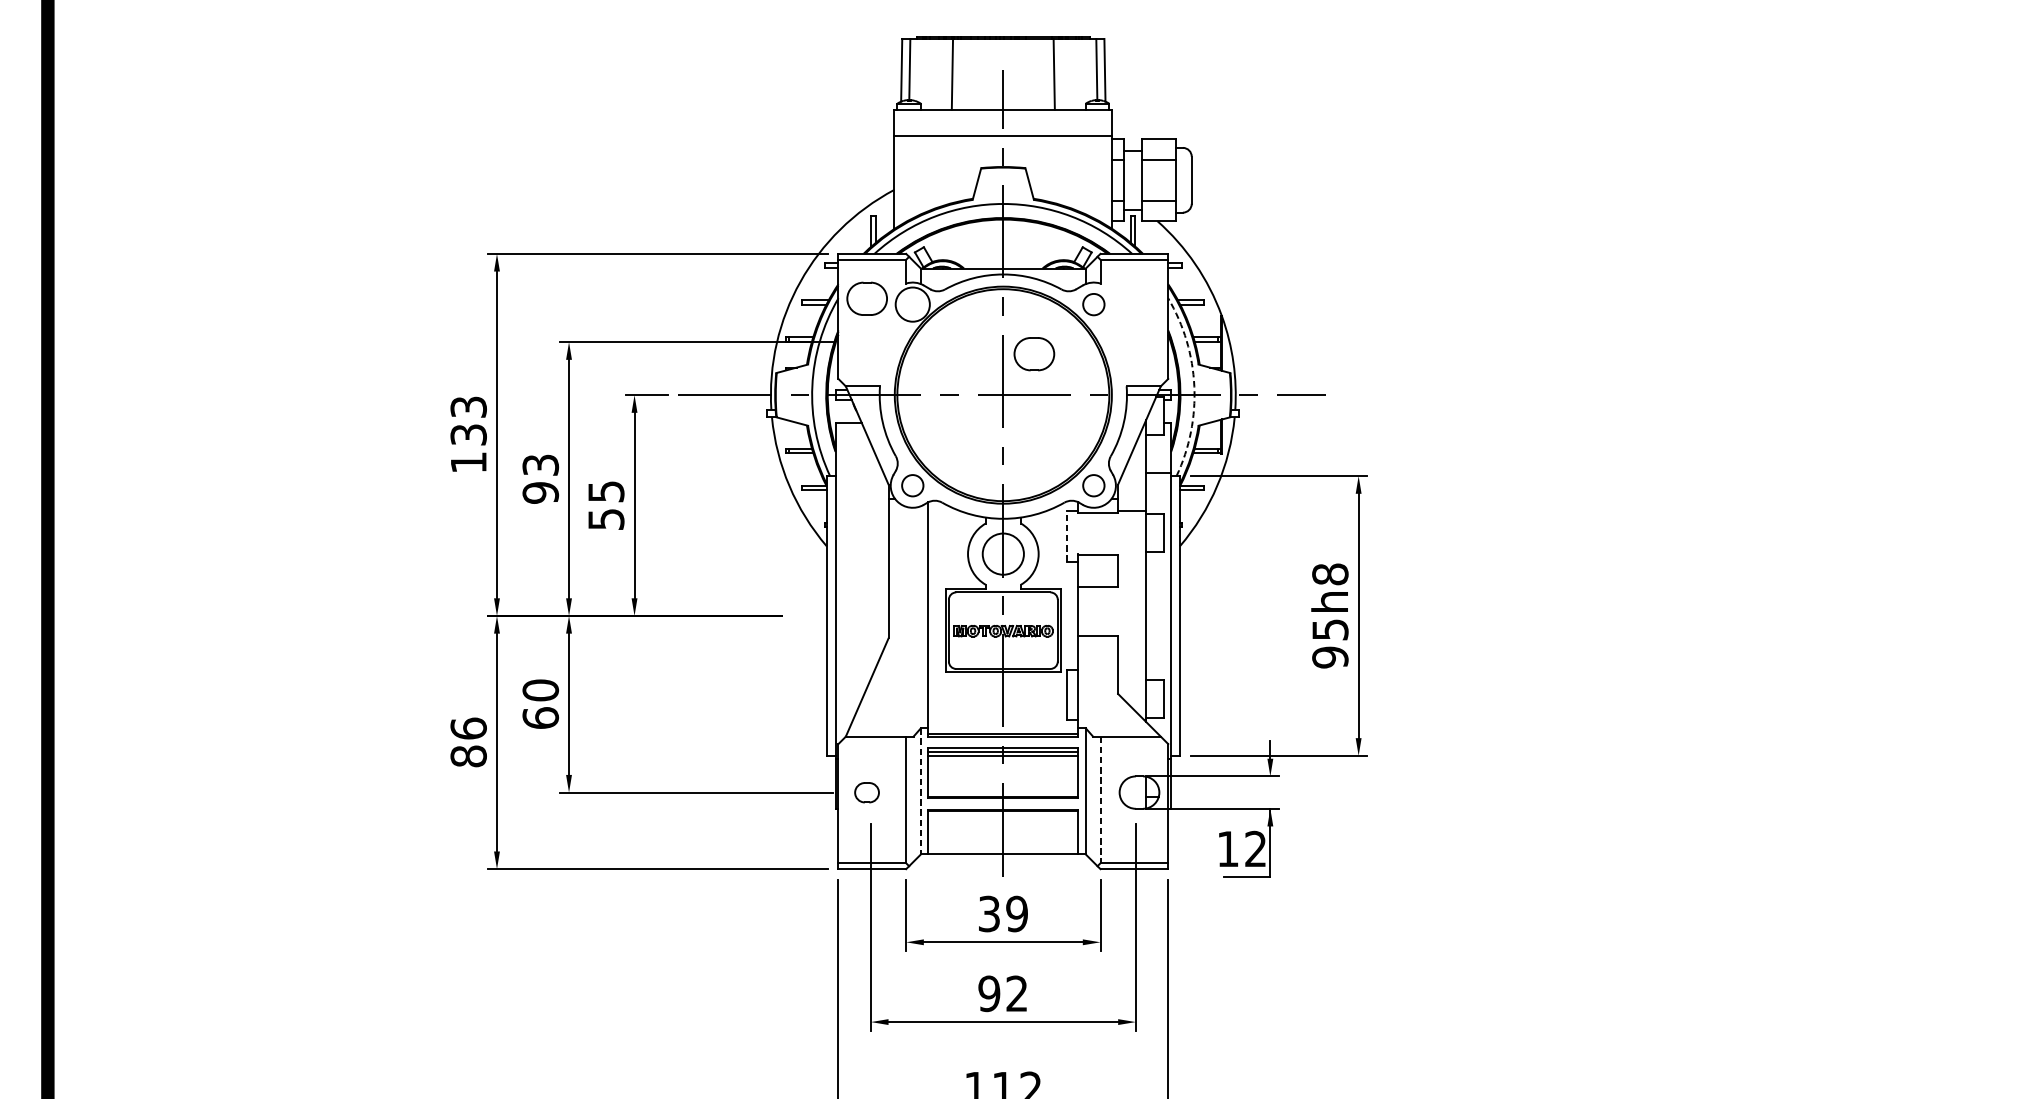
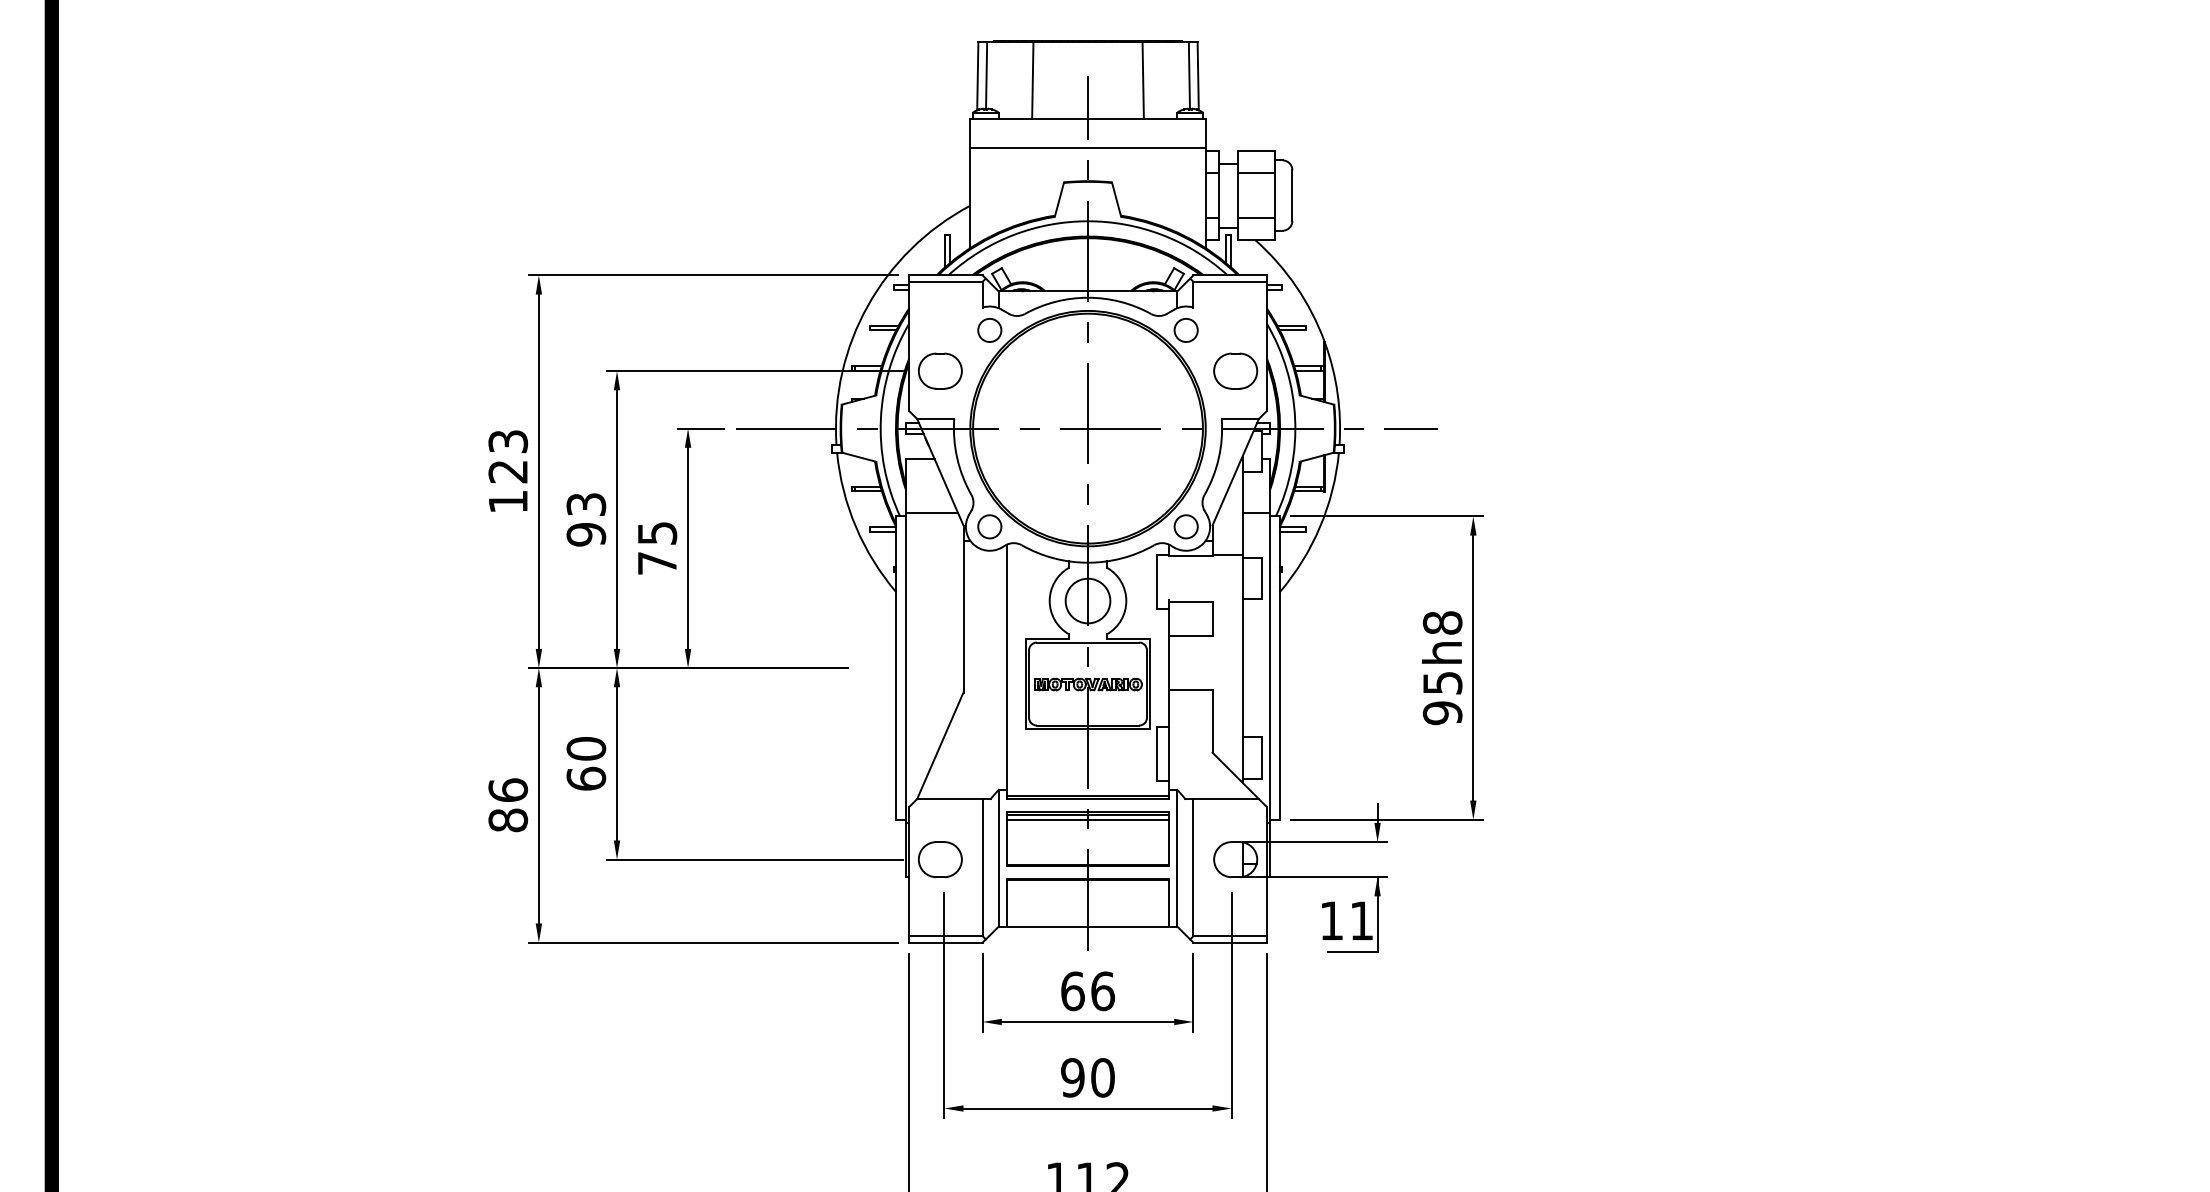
part: (866, 298) -> (939, 370), moved
circle: (912, 304) -> (989, 330), size x0.62
part: (1034, 353) -> (1235, 370), moved
arc: (1194, 385) -> (1295, 418), dashed -> solid
text: (468, 434) -> (508, 471), 133 -> 123
line: (859, 472) -> (931, 512), added
text: (606, 519) -> (657, 563), 55 -> 75
line: (1066, 536) -> (1156, 581), dashed -> solid
line: (920, 791) -> (998, 858), dashed -> solid
part: (866, 792) -> (939, 859), size x1.67
line: (1100, 799) -> (1193, 867), dashed -> solid
text: (1255, 848) -> (1361, 920), 12 -> 11
text: (1003, 914) -> (1088, 991), 39 -> 66
text: (1016, 993) -> (1102, 1077), 92 -> 90

